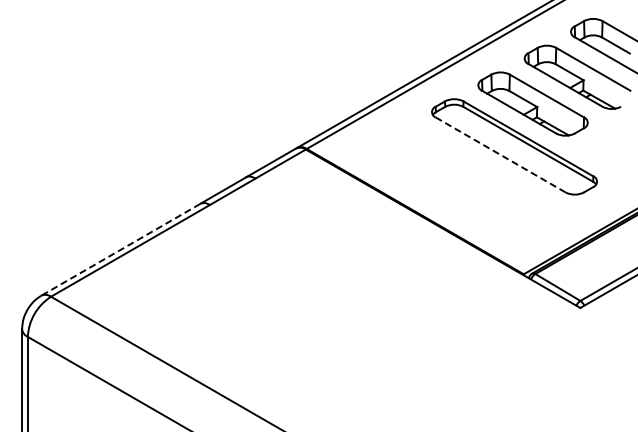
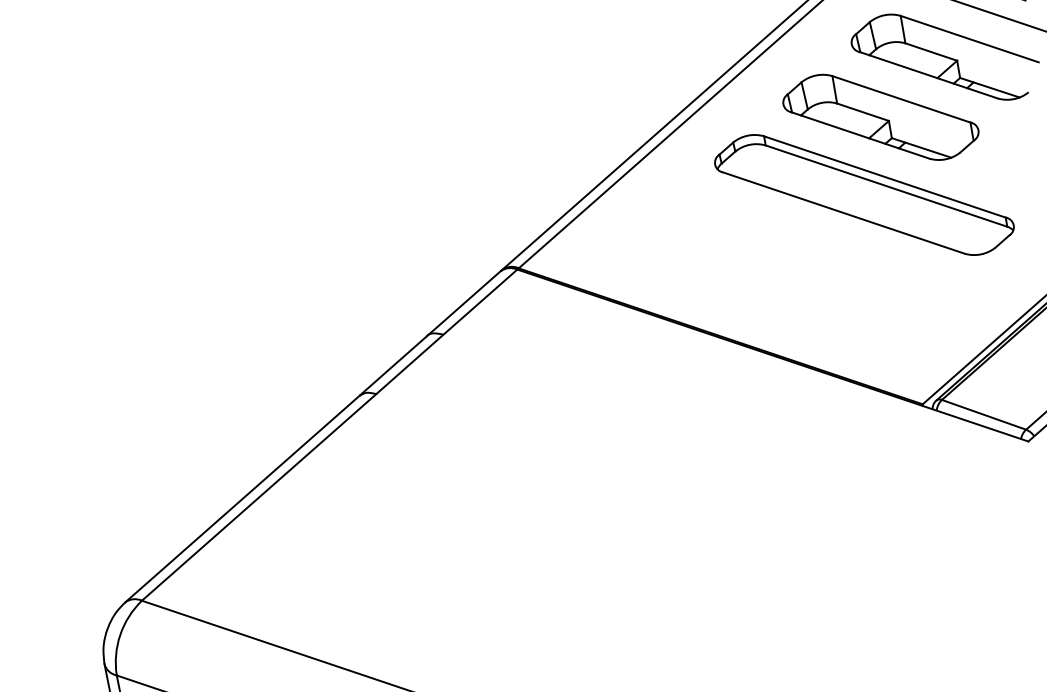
line: (500, 154) -> (843, 212), dashed -> solid
line: (120, 249) -> (241, 498), dashed -> solid

